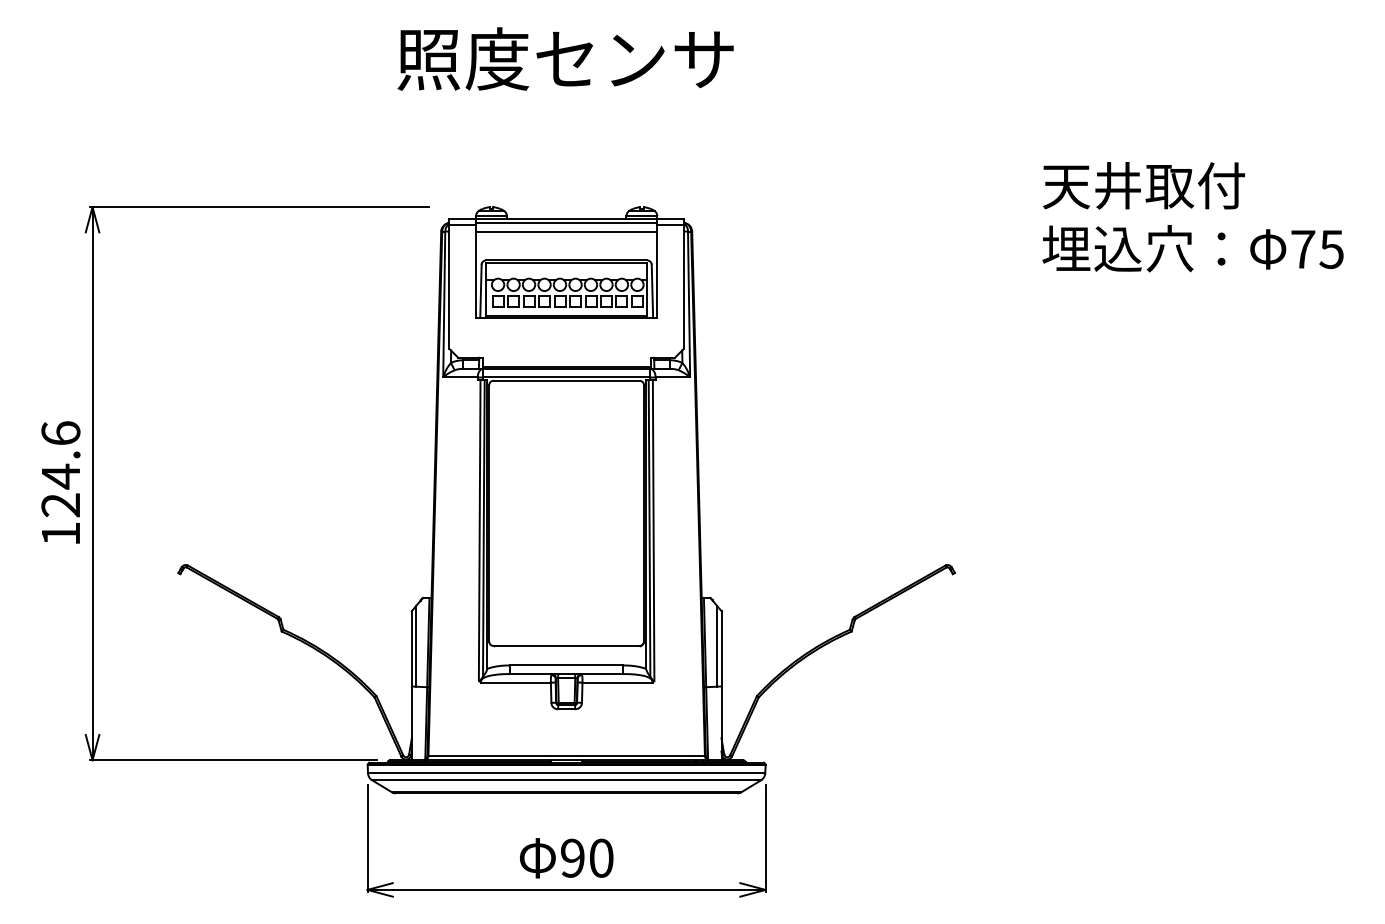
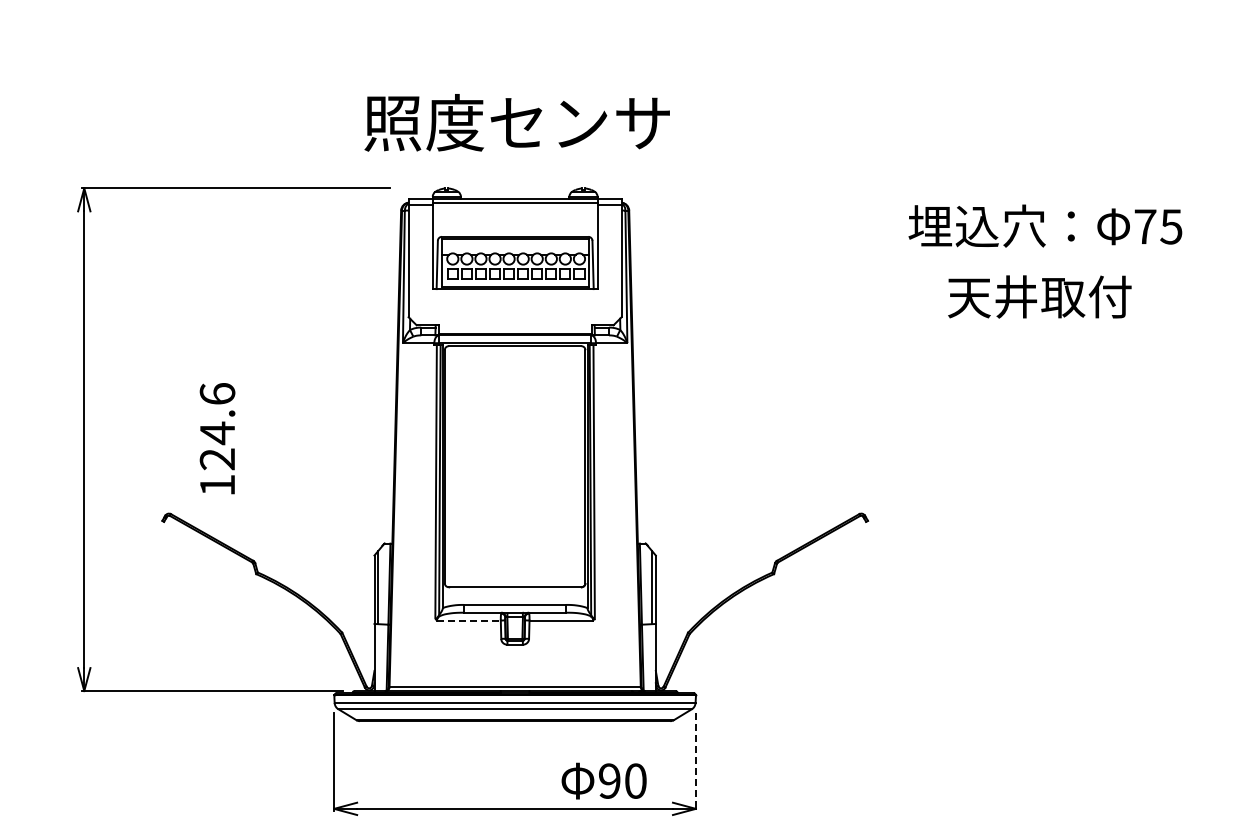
text: (564, 58) -> (516, 122), moved
text: (1143, 185) -> (1039, 296), moved
line: (565, 231) -> (514, 210), removed
text: (1193, 247) -> (1045, 225), moved
text: (60, 482) -> (217, 438), moved
line: (515, 682) -> (468, 620), solid -> dashed
line: (765, 838) -> (695, 762), solid -> dashed
text: (565, 857) -> (603, 780), moved

